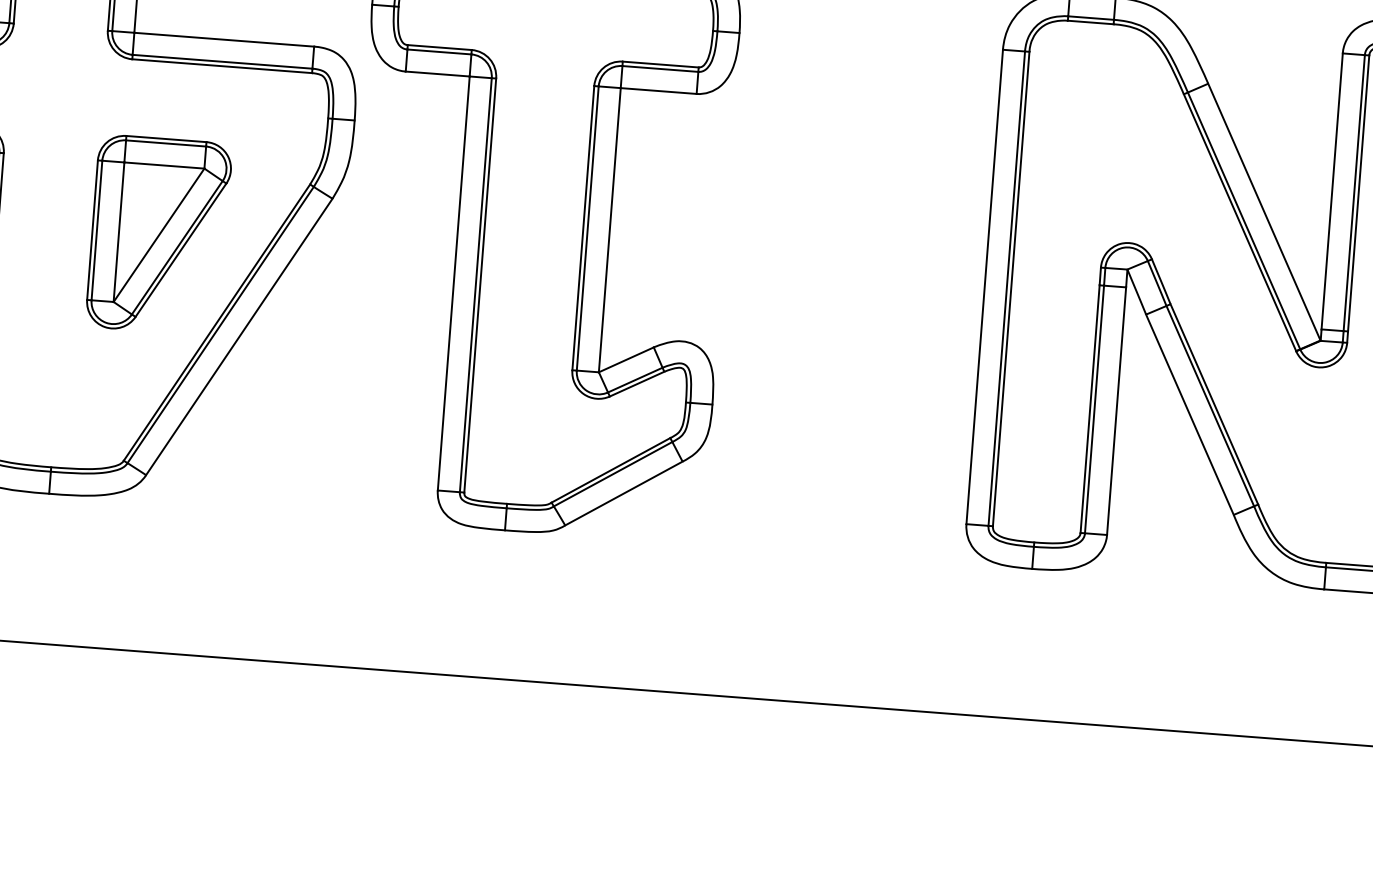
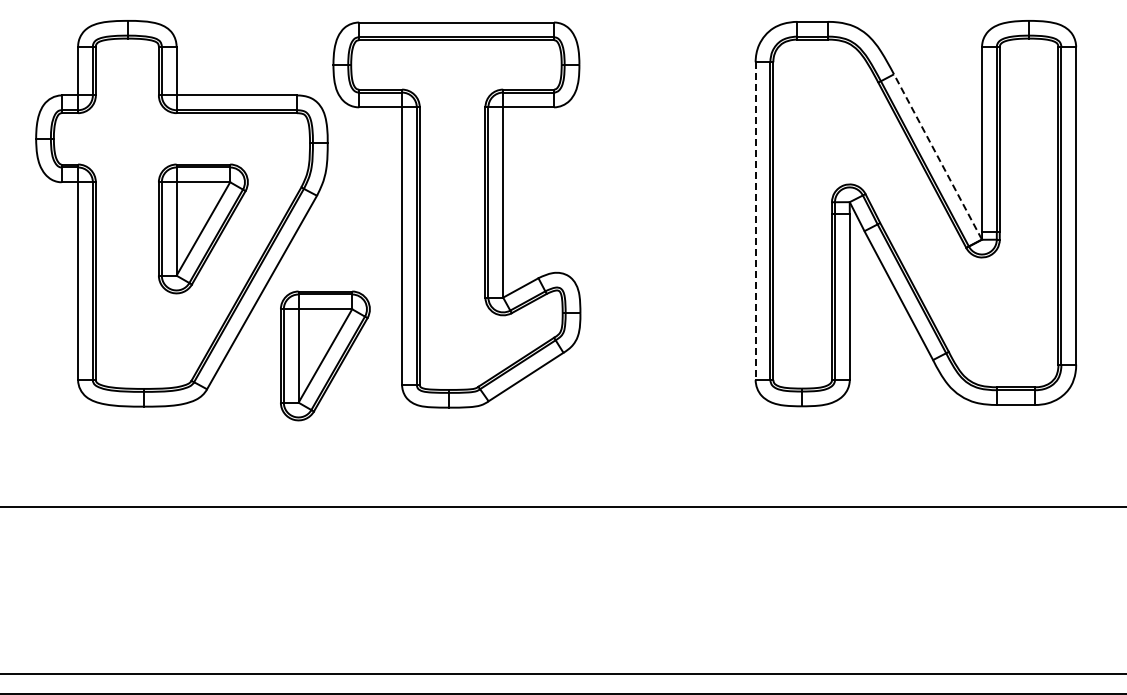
line: (1263, 211) -> (937, 156), solid -> dashed
line: (984, 287) -> (755, 221), solid -> dashed
part: (326, 438) -> (325, 355), added

